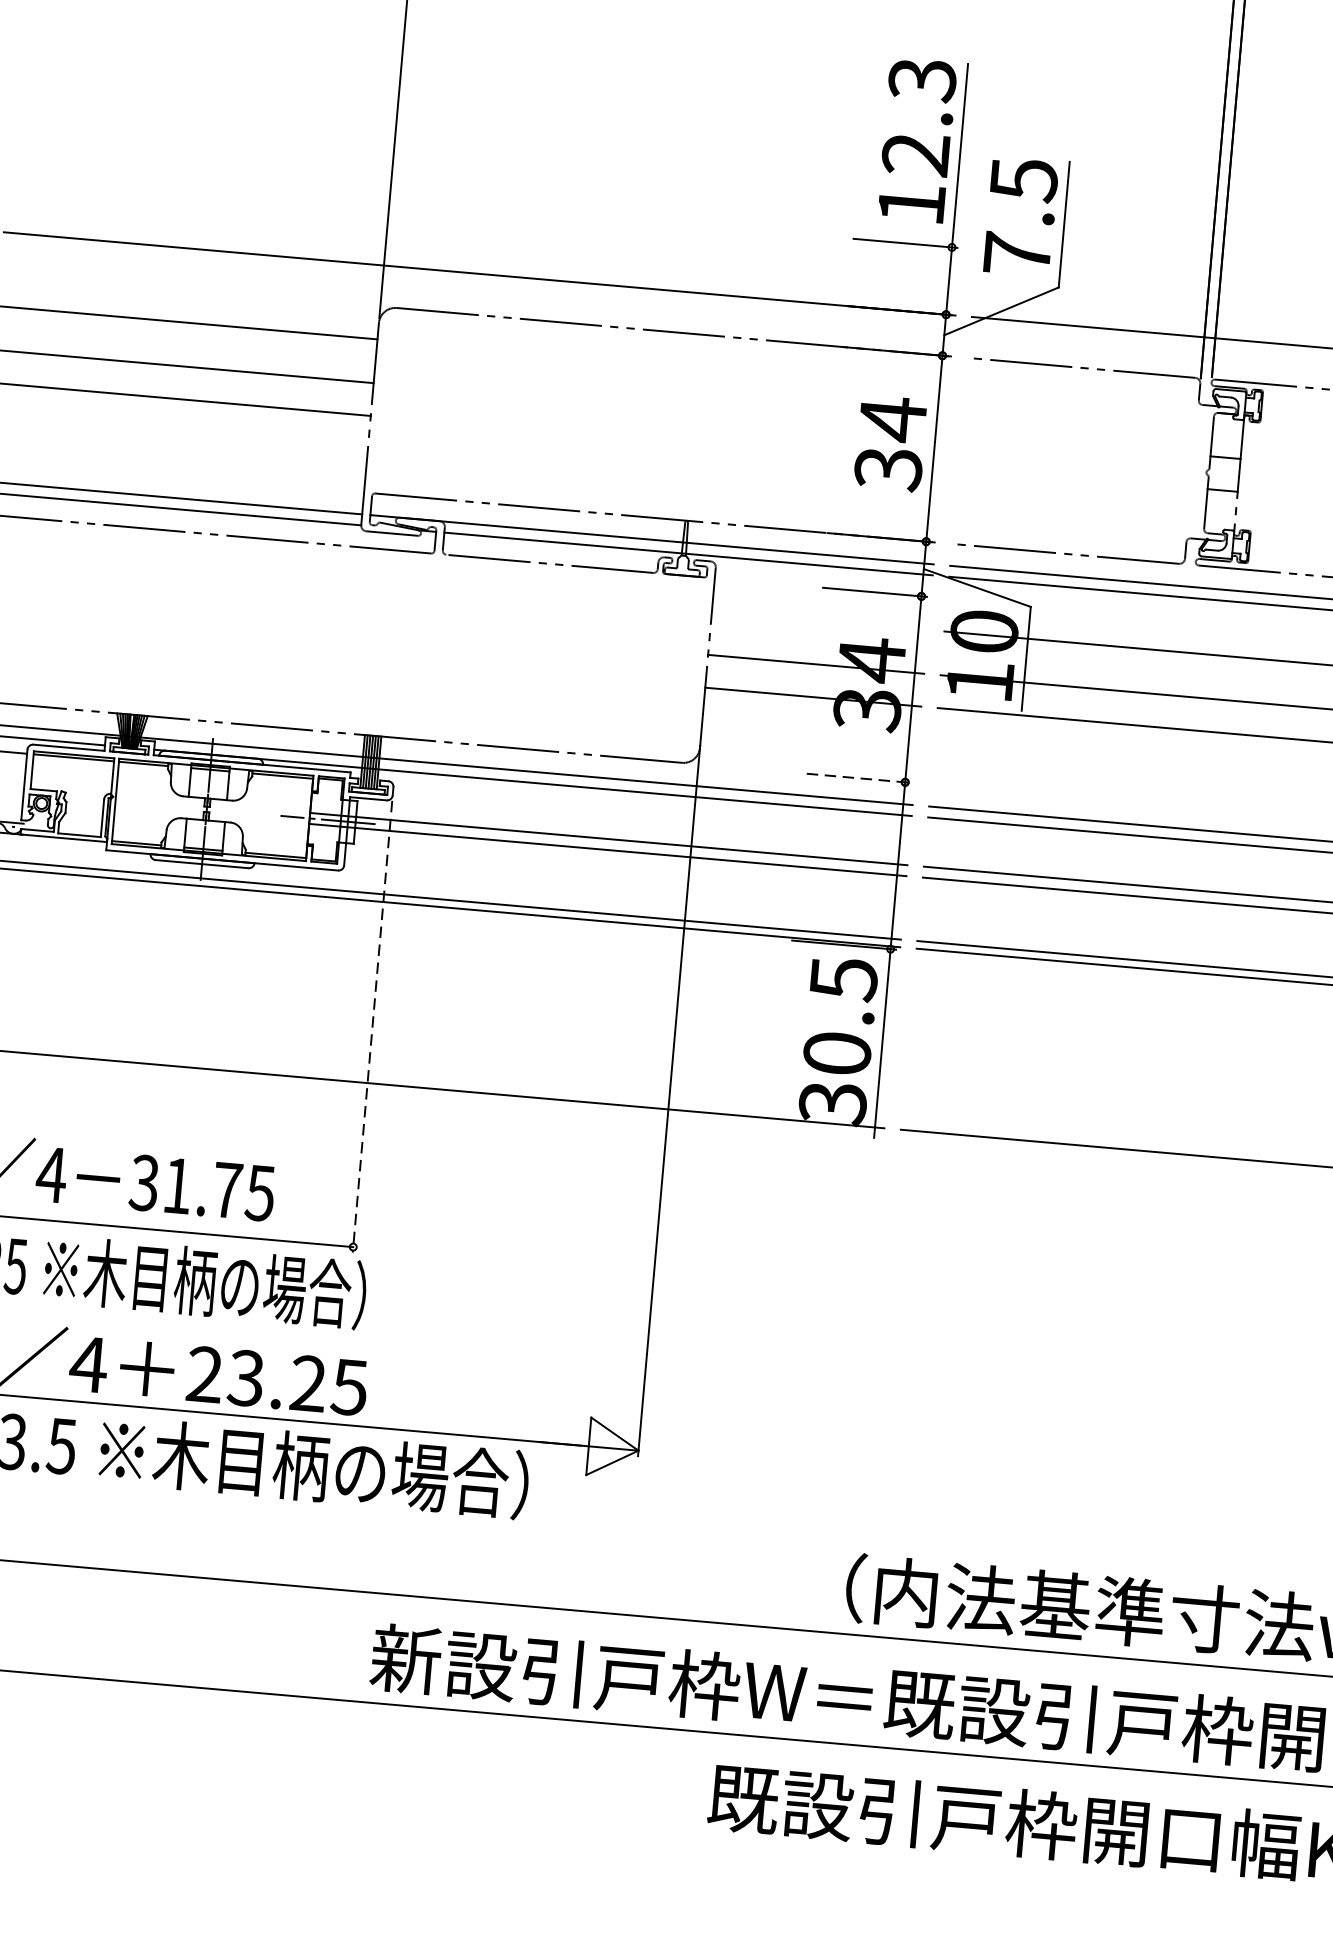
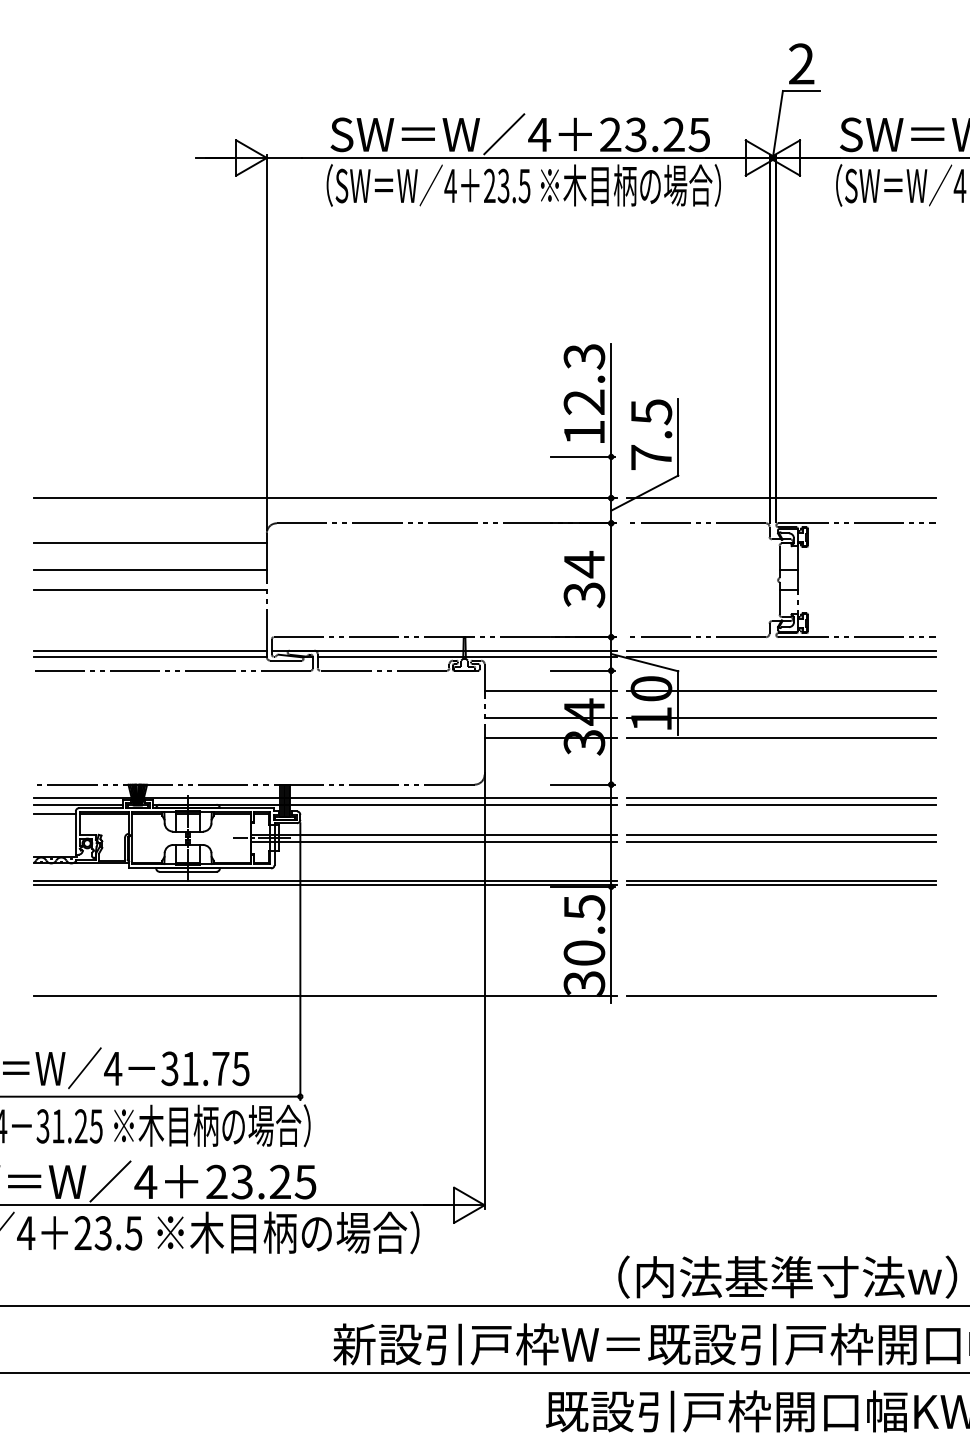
line: (819, 619) -> (550, 690), added
line: (858, 777) -> (582, 784), dashed -> solid
line: (372, 1028) -> (300, 962), dashed -> solid

